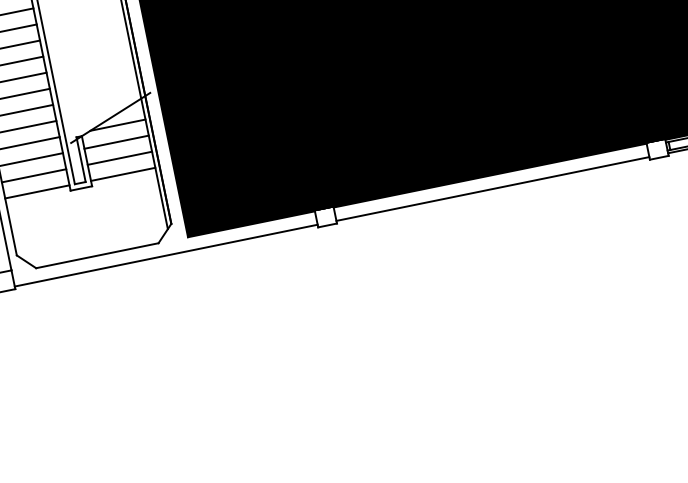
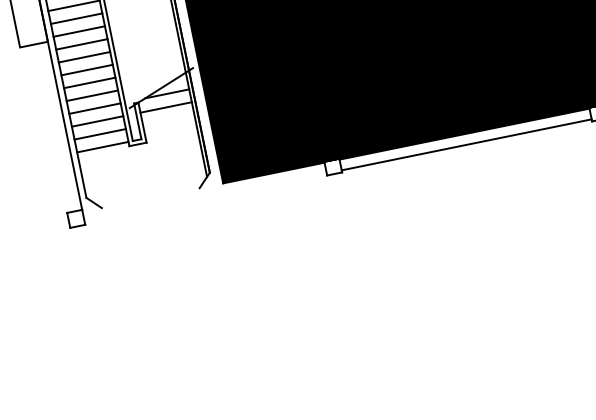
line: (119, 158) -> (168, 120), removed
line: (123, 173) -> (171, 132), removed
line: (165, 254) -> (205, 197), removed
line: (97, 256) -> (150, 198), removed

